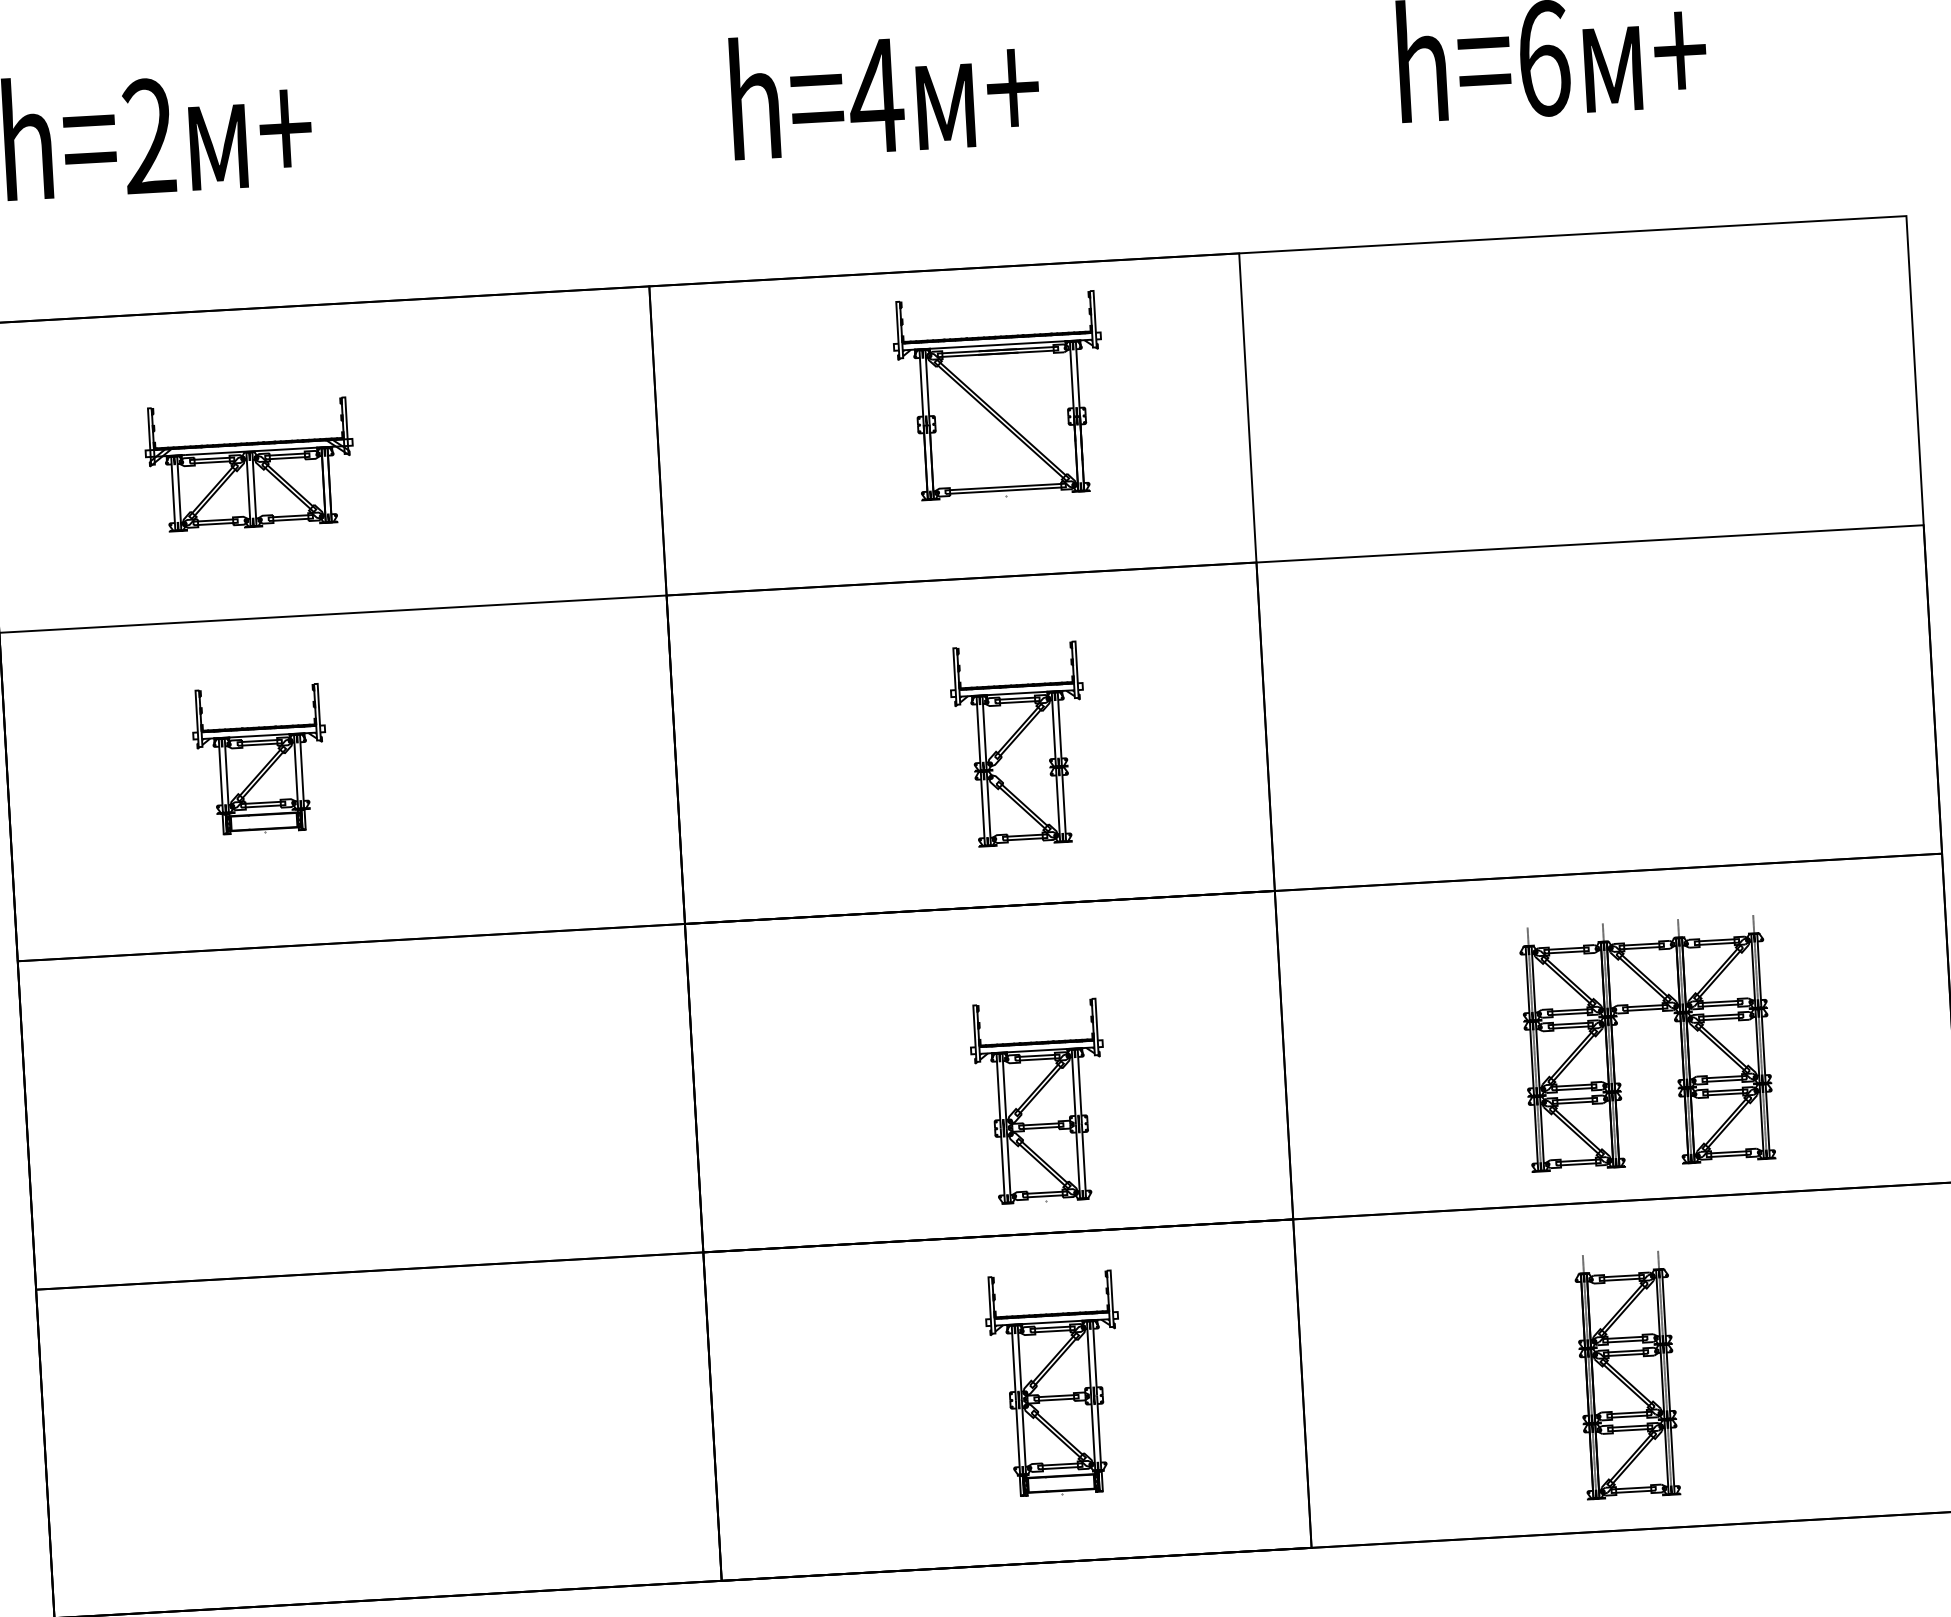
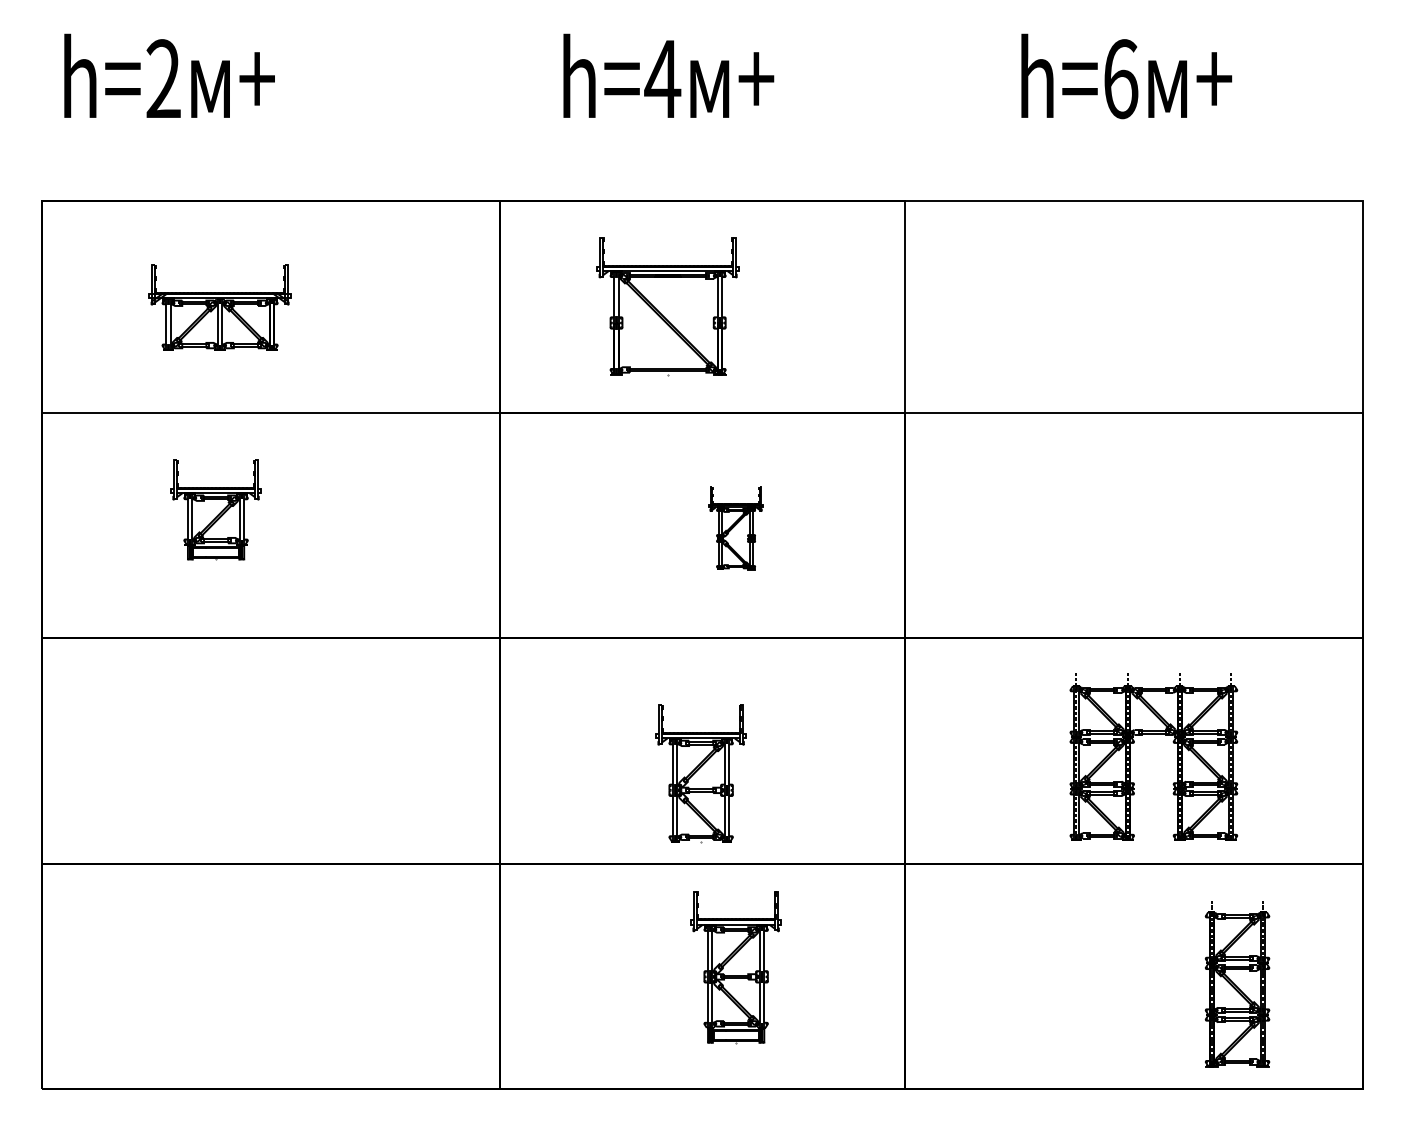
part: (999, 396) -> (667, 306), moved
part: (1019, 744) -> (735, 528), size x0.6
part: (1038, 1101) -> (700, 773), moved
part: (1627, 1377) -> (1237, 984), moved

